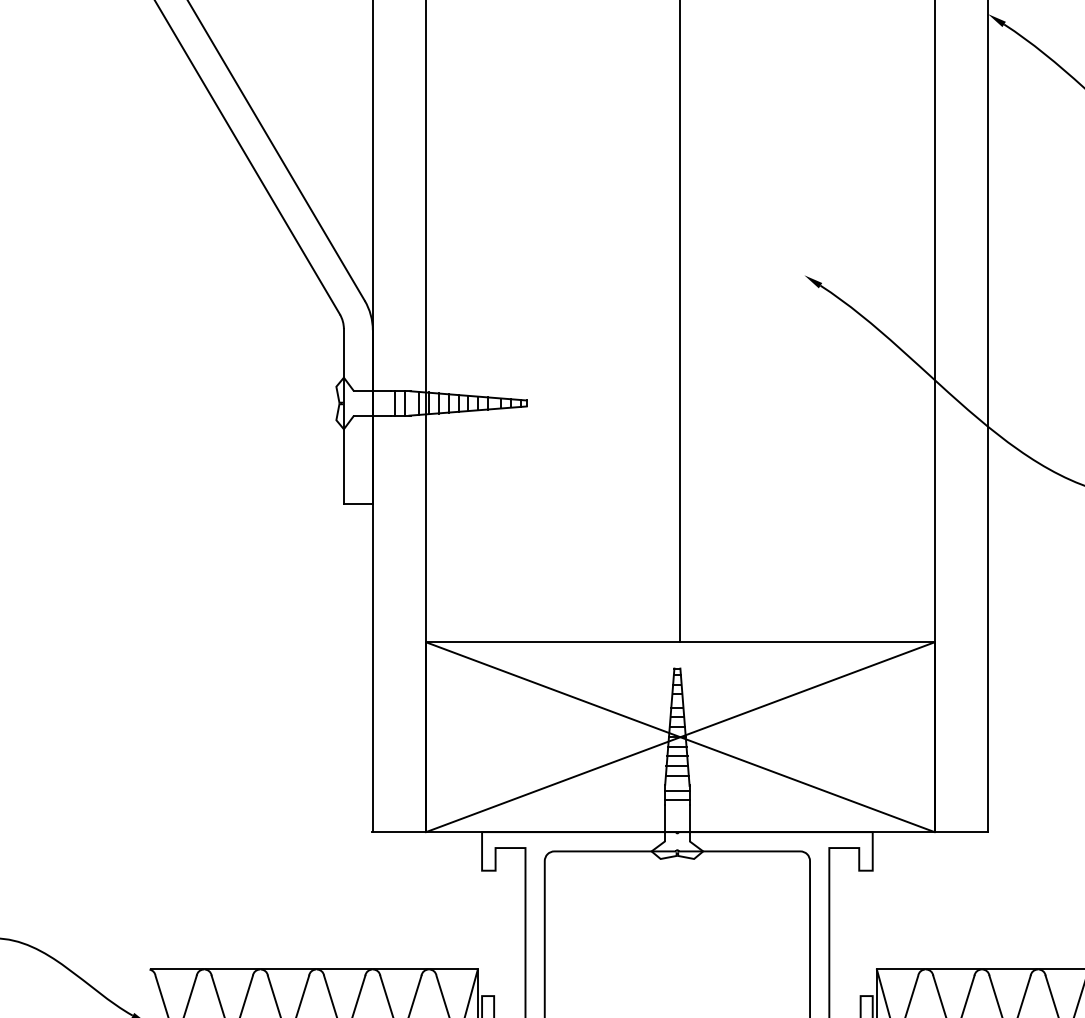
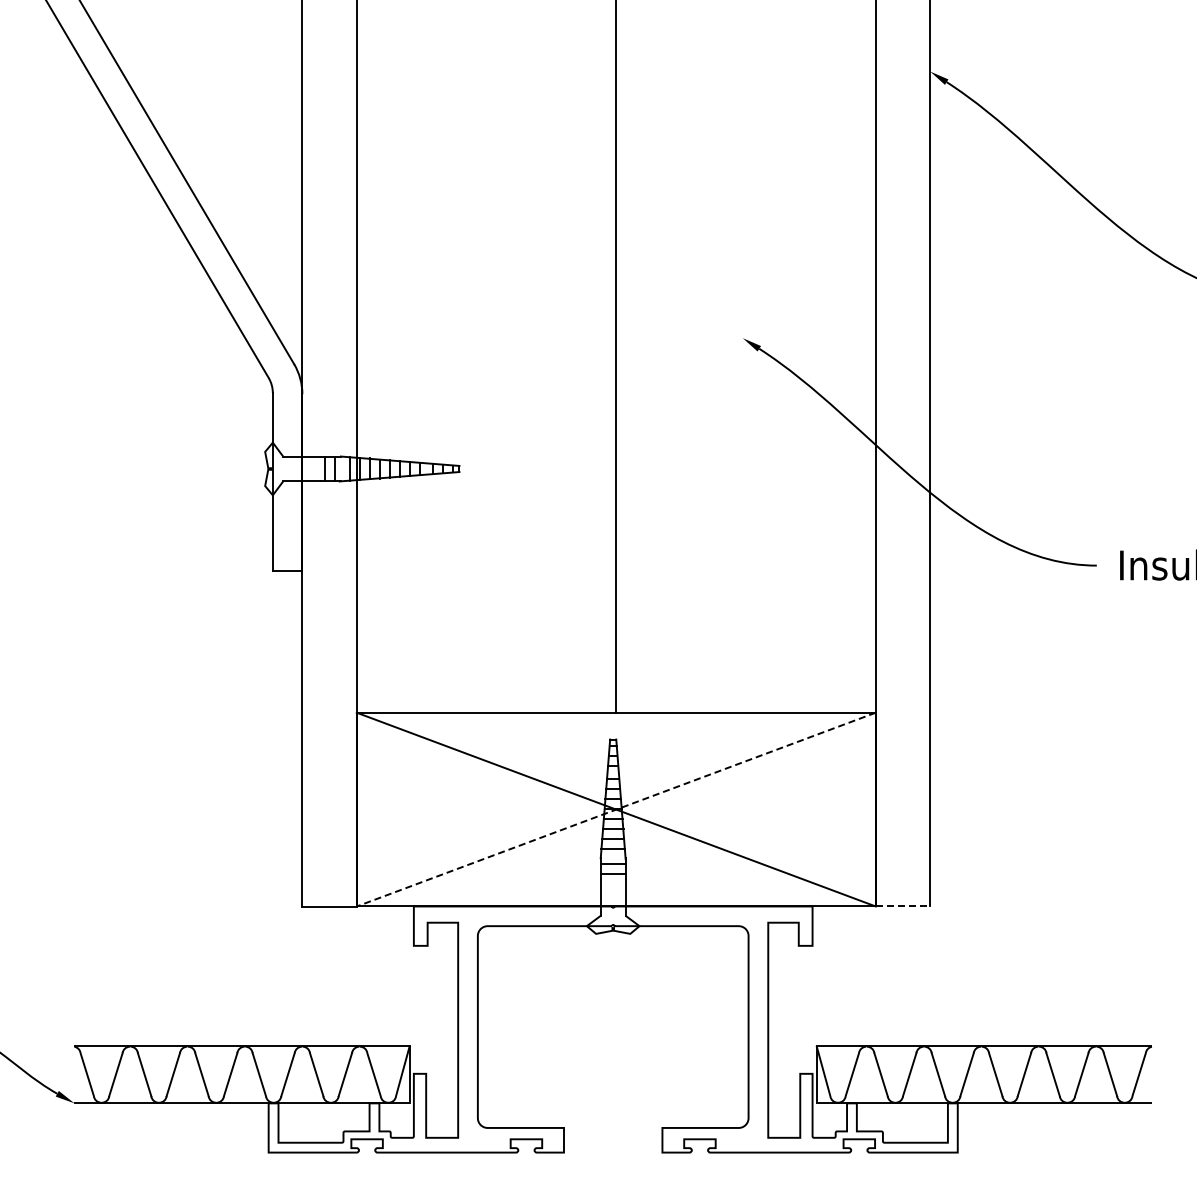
line: (680, 737) -> (616, 809), solid -> dashed
line: (961, 832) -> (903, 906), solid -> dashed

